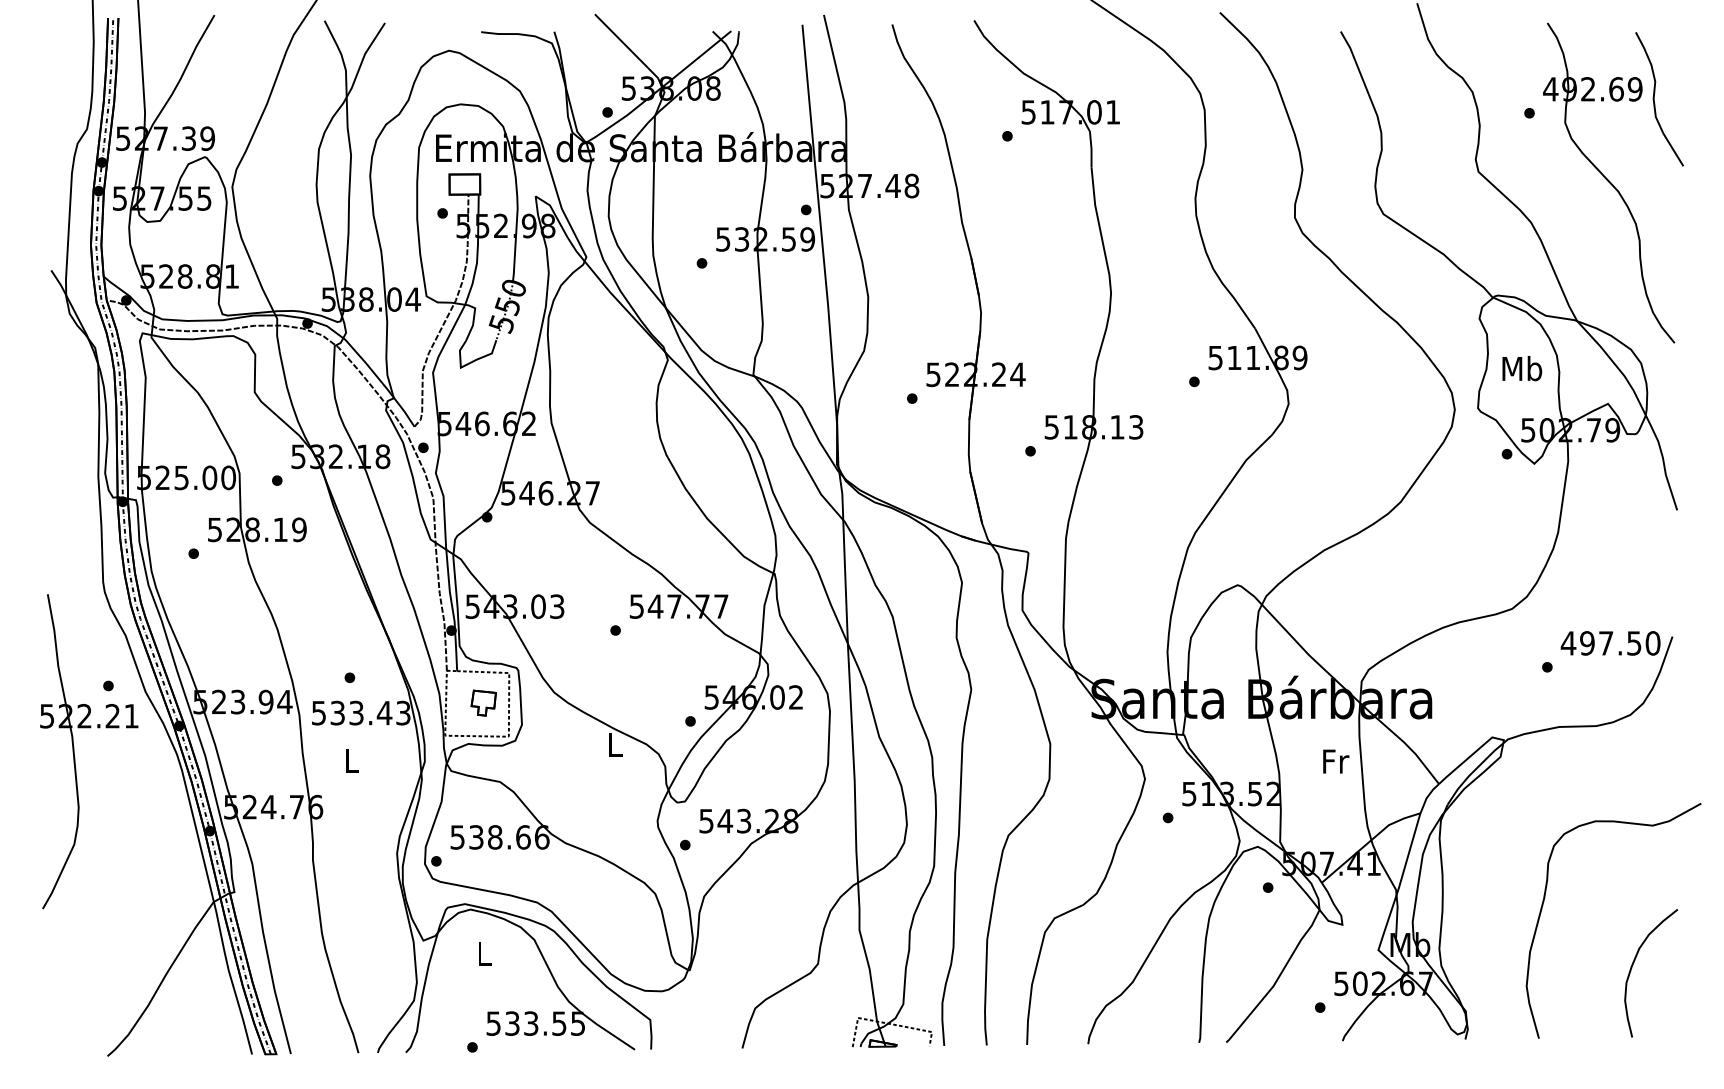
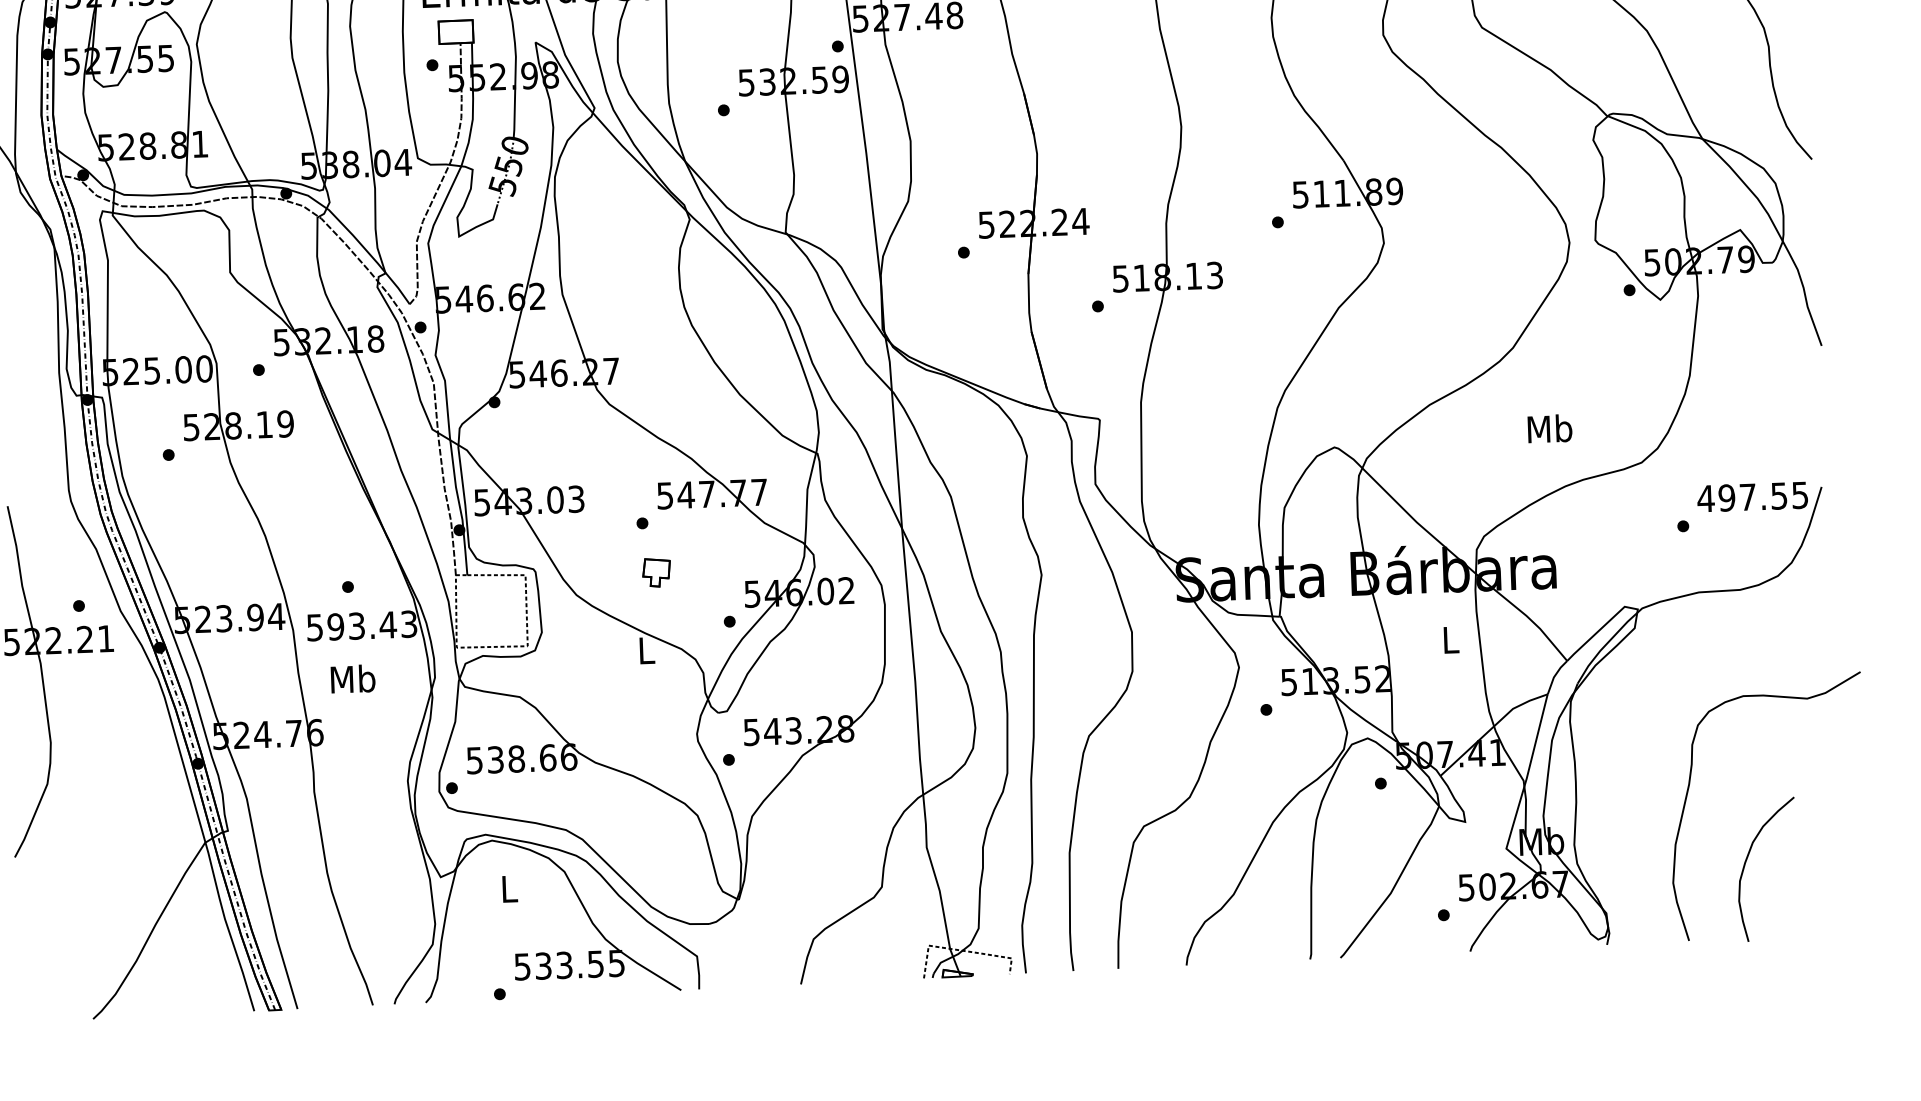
text: (1522, 368) -> (1550, 428), moved
text: (1652, 643) -> (1799, 495), 497.50 -> 497.55
part: (483, 702) -> (656, 572), moved
text: (337, 712) -> (335, 626), 533.43 -> 593.43
text: (351, 759) -> (353, 678), L -> Mb
text: (1336, 761) -> (1451, 640), Fr -> L
curve: (1632, 968) -> (1746, 864), moved

